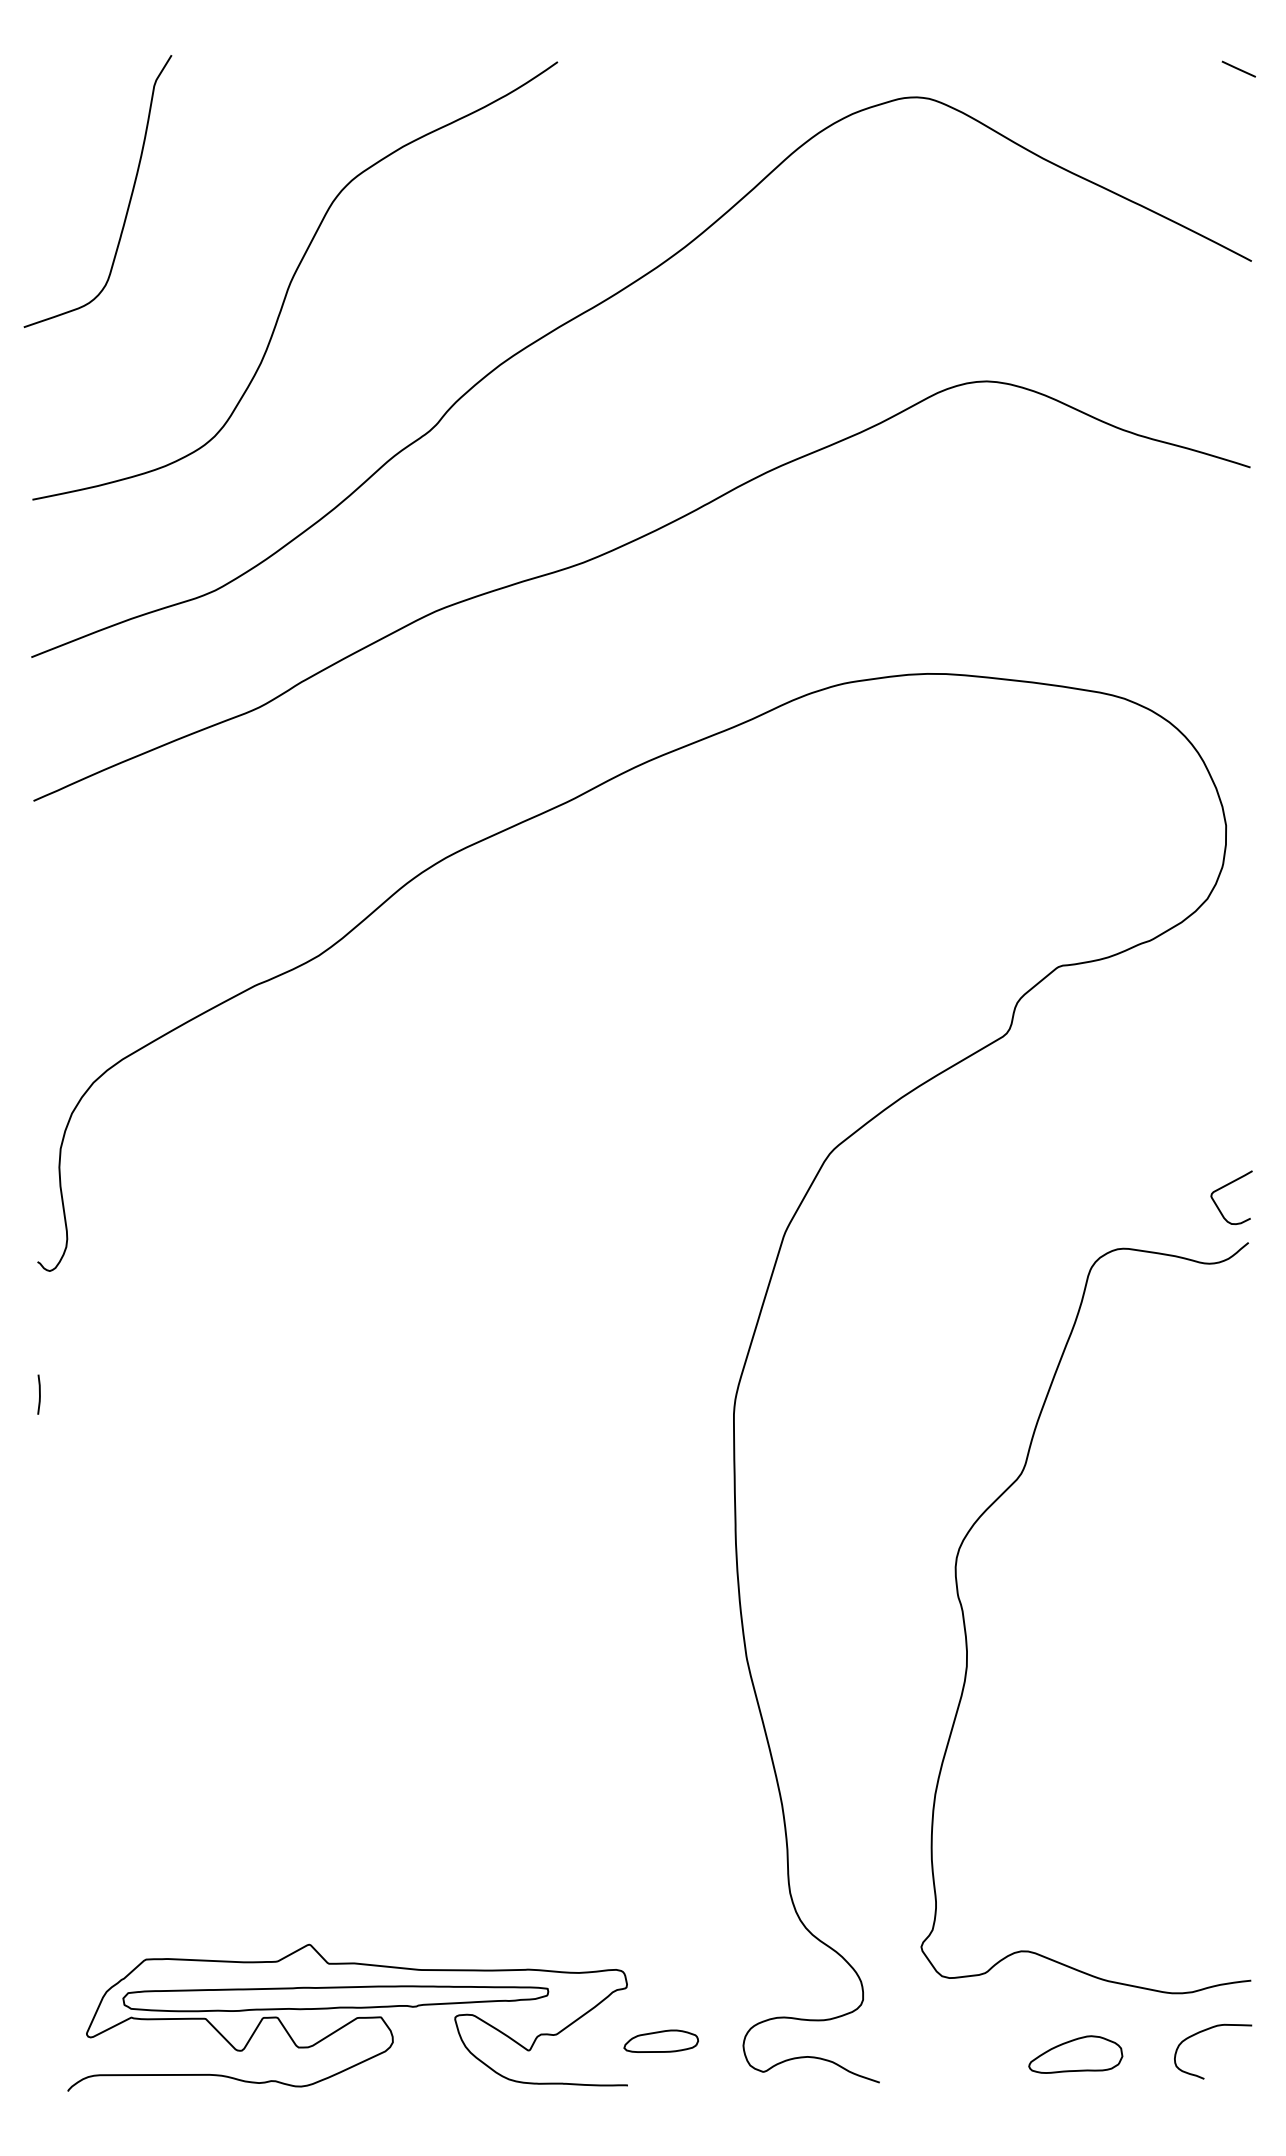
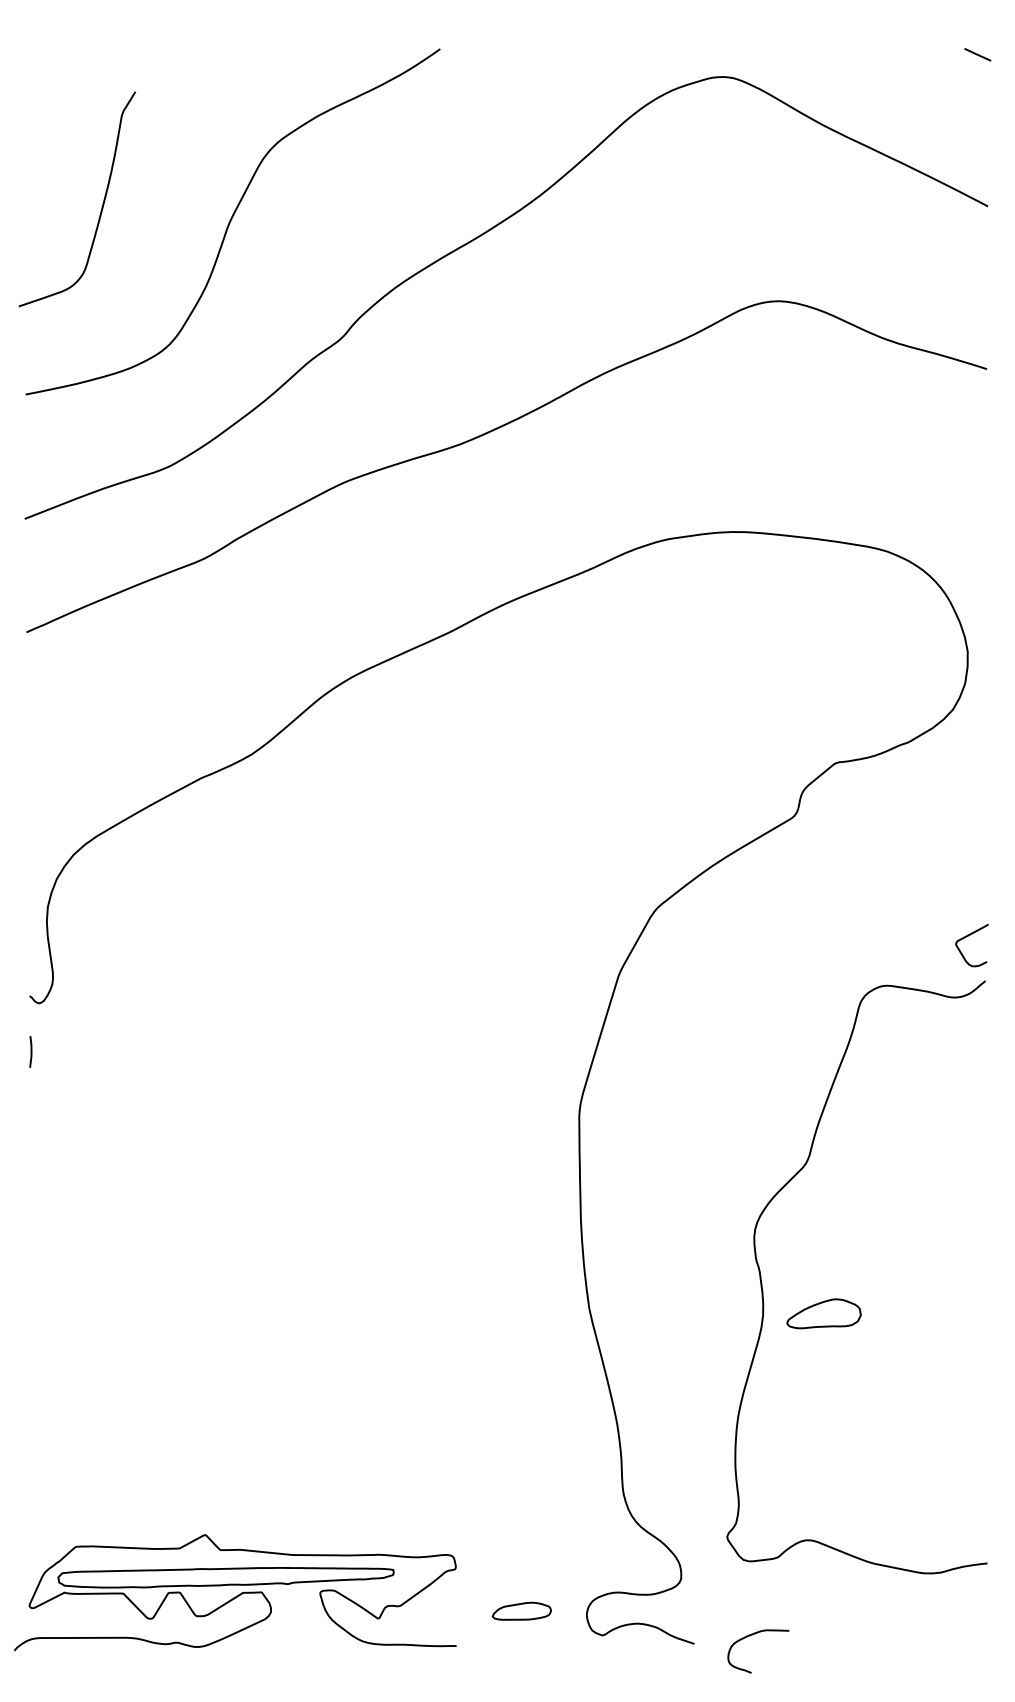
curve: (128, 201) -> (101, 207), moved
line: (38, 1394) -> (30, 1051), moved
part: (347, 2017) -> (235, 1592), moved
curve: (1203, 2032) -> (750, 1636), moved
part: (1075, 2054) -> (823, 1313), moved

